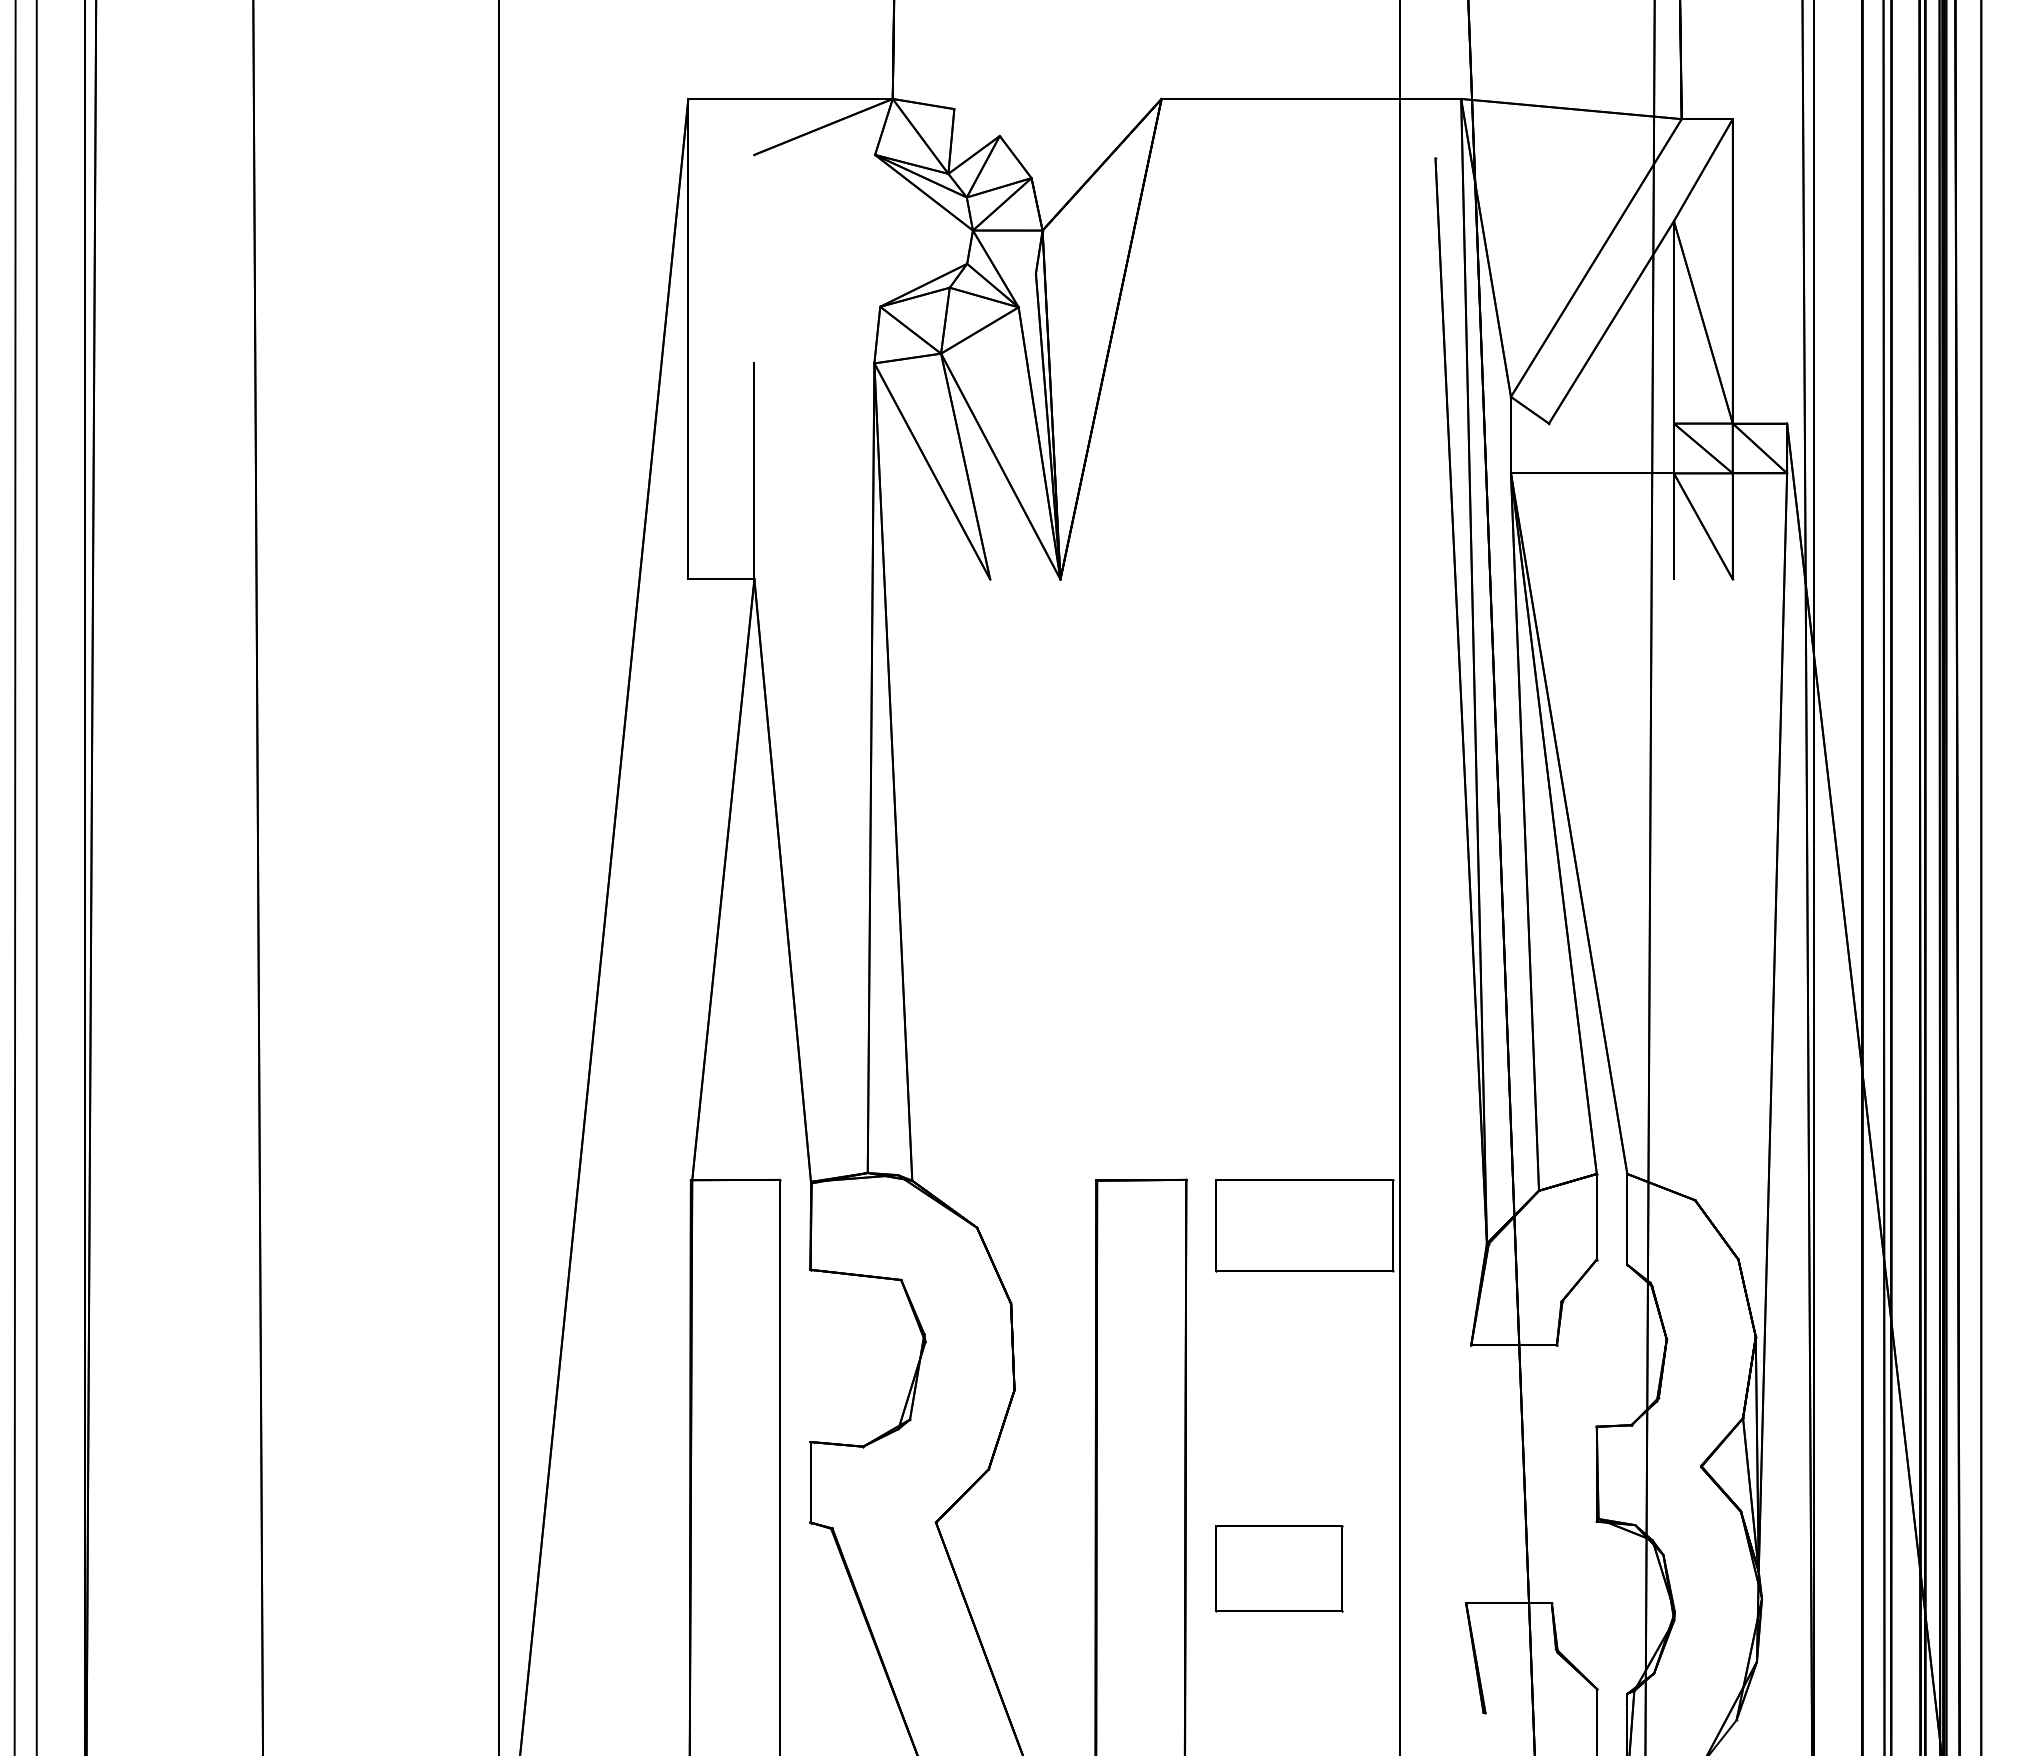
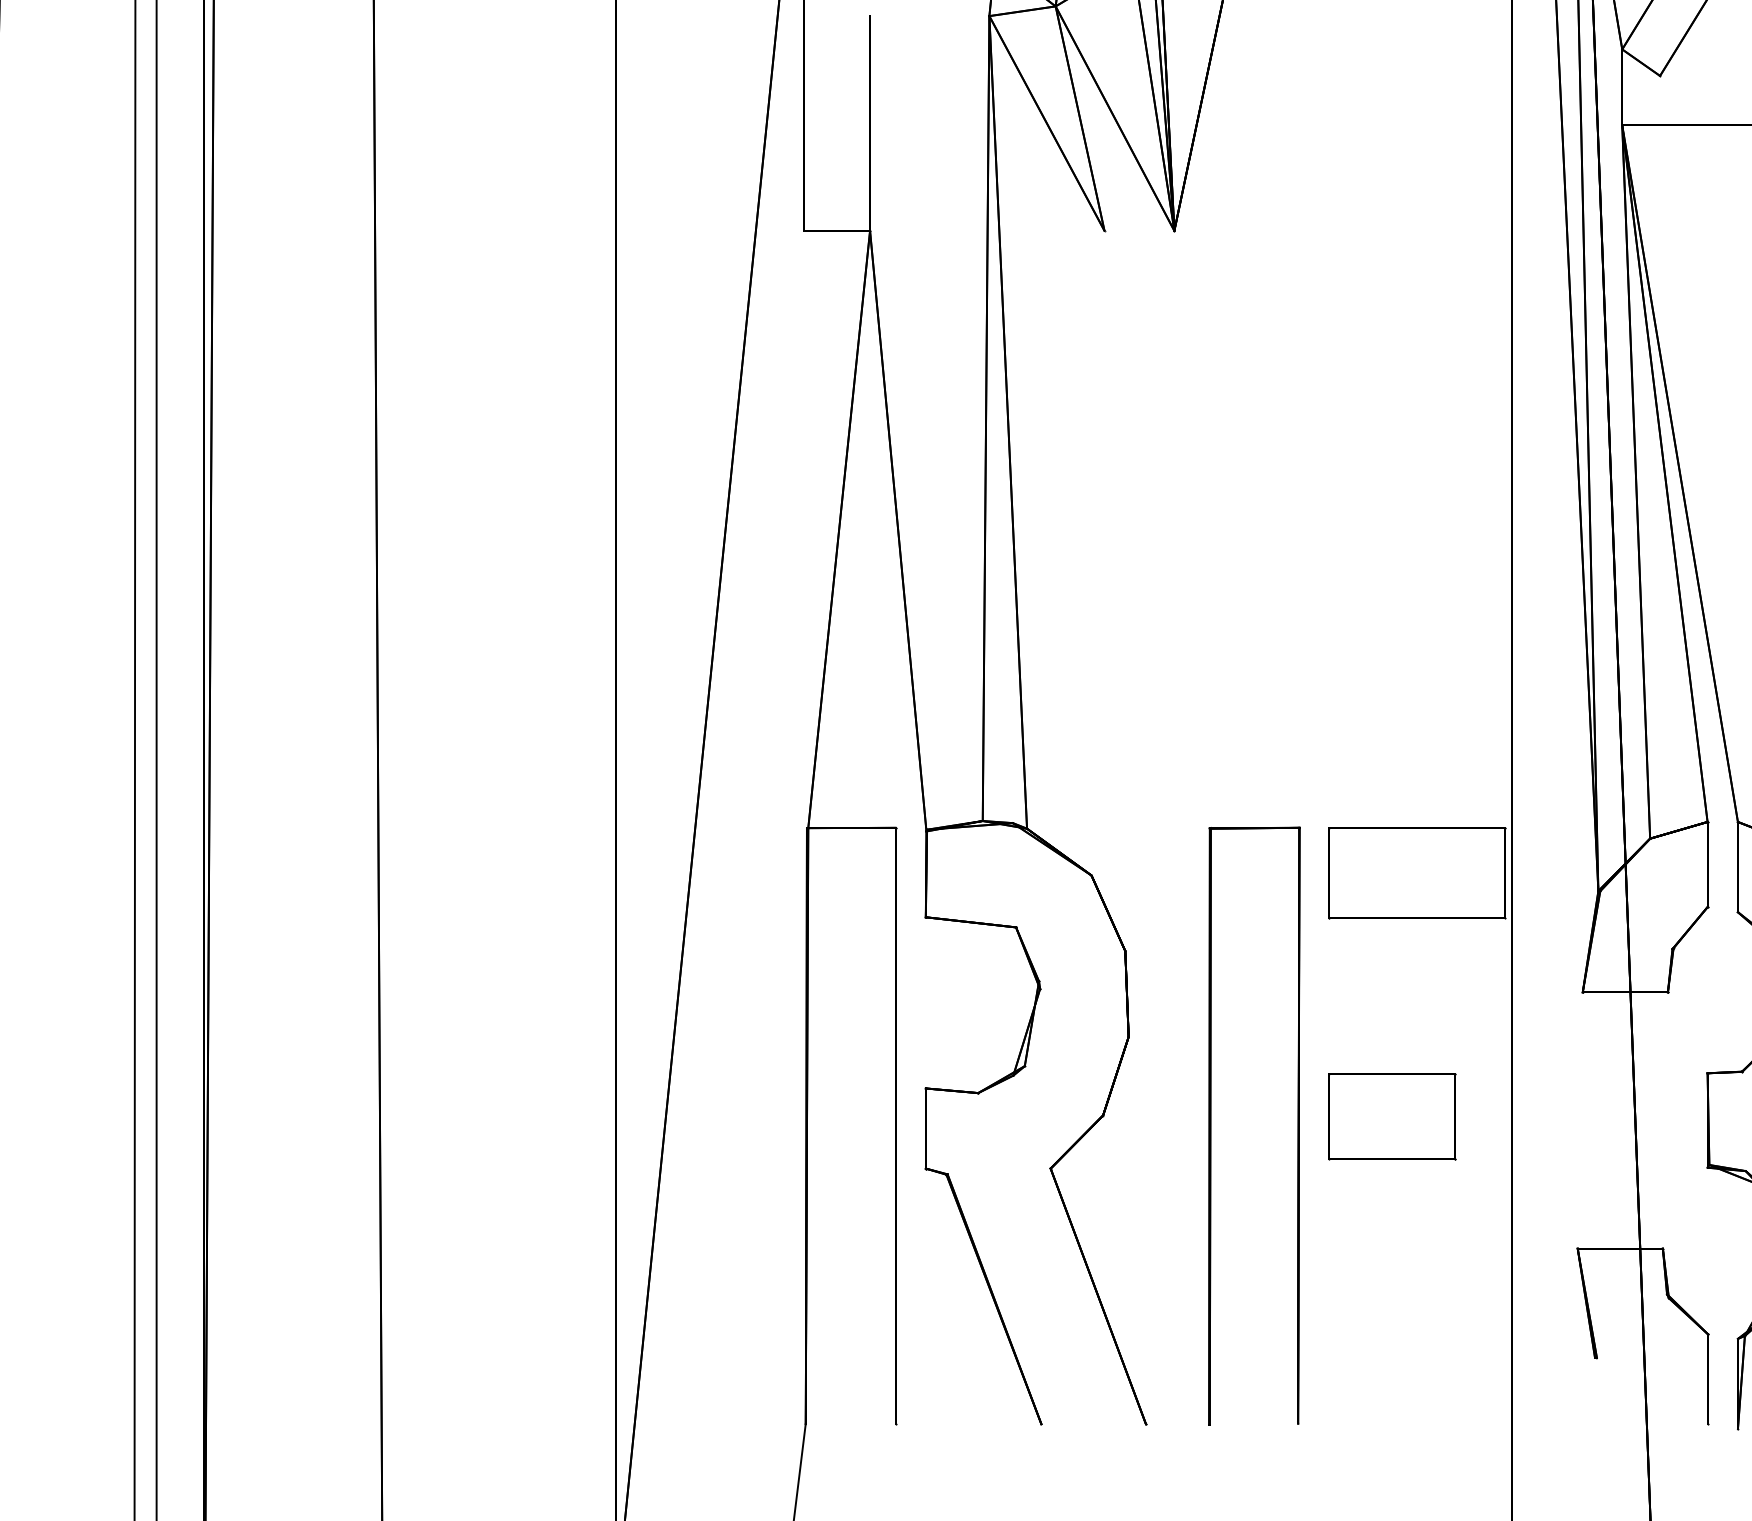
part: (1279, 1568) -> (1392, 1116), moved

